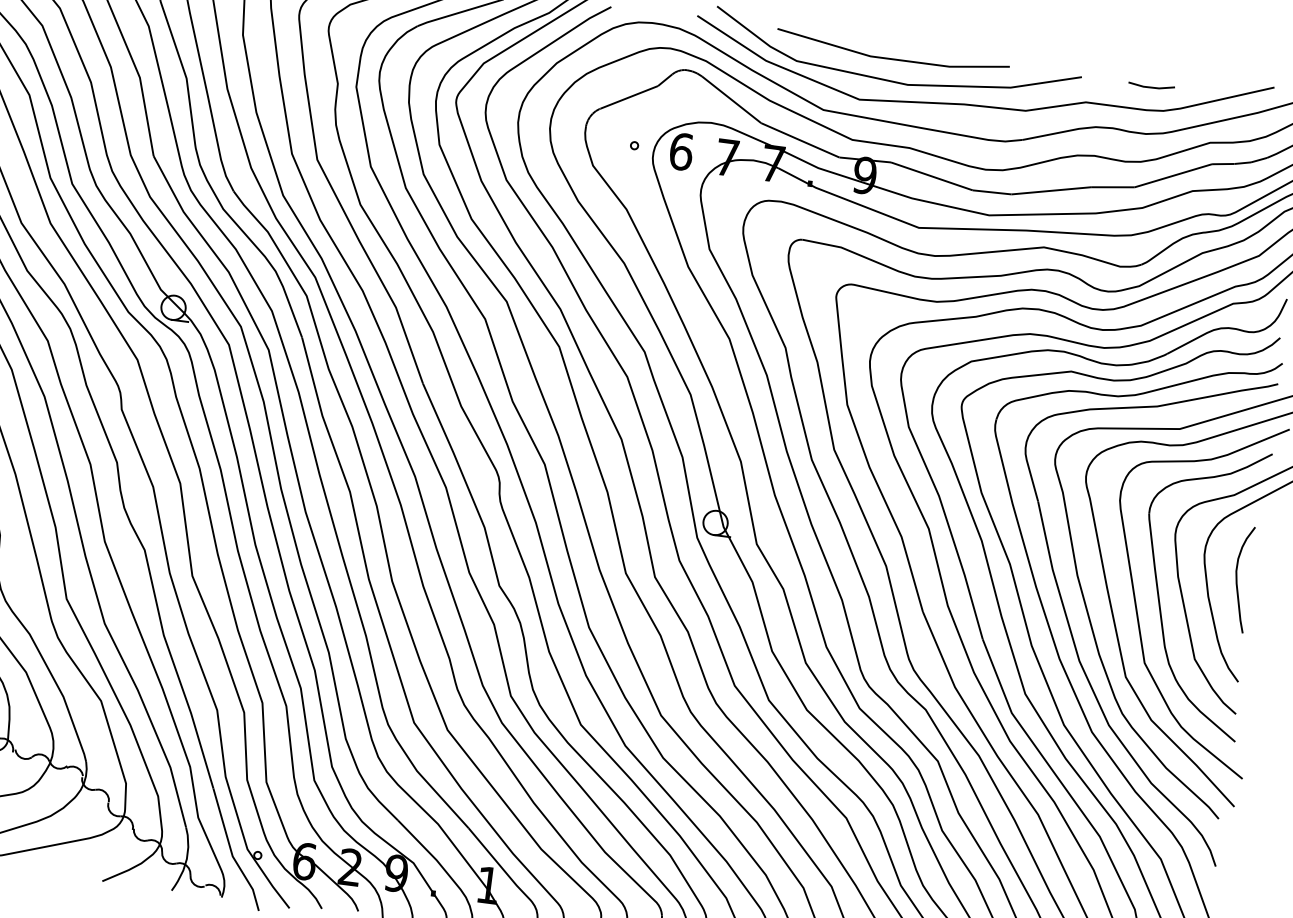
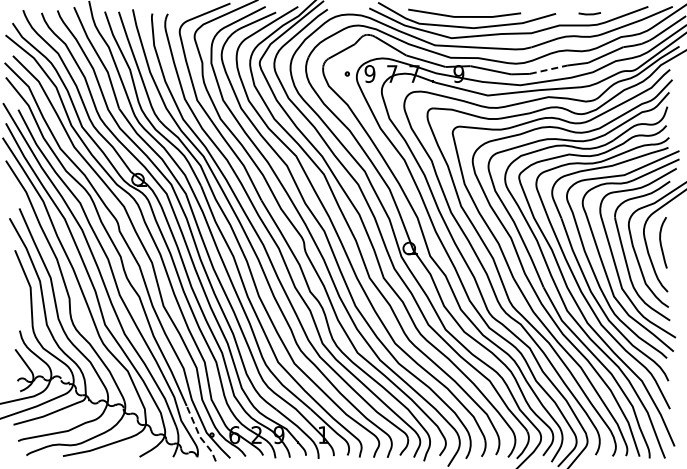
text: (680, 152) -> (369, 74), 6 -> 9
line: (1053, 190) -> (549, 69), solid -> dashed
line: (231, 855) -> (199, 436), solid -> dashed

